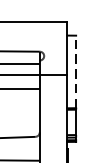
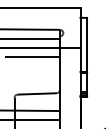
line: (76, 71) -> (87, 44), dashed -> solid

